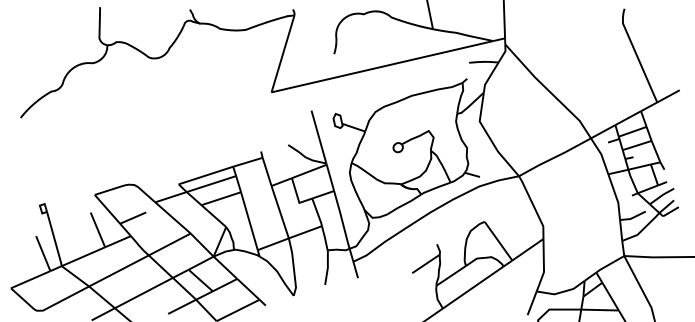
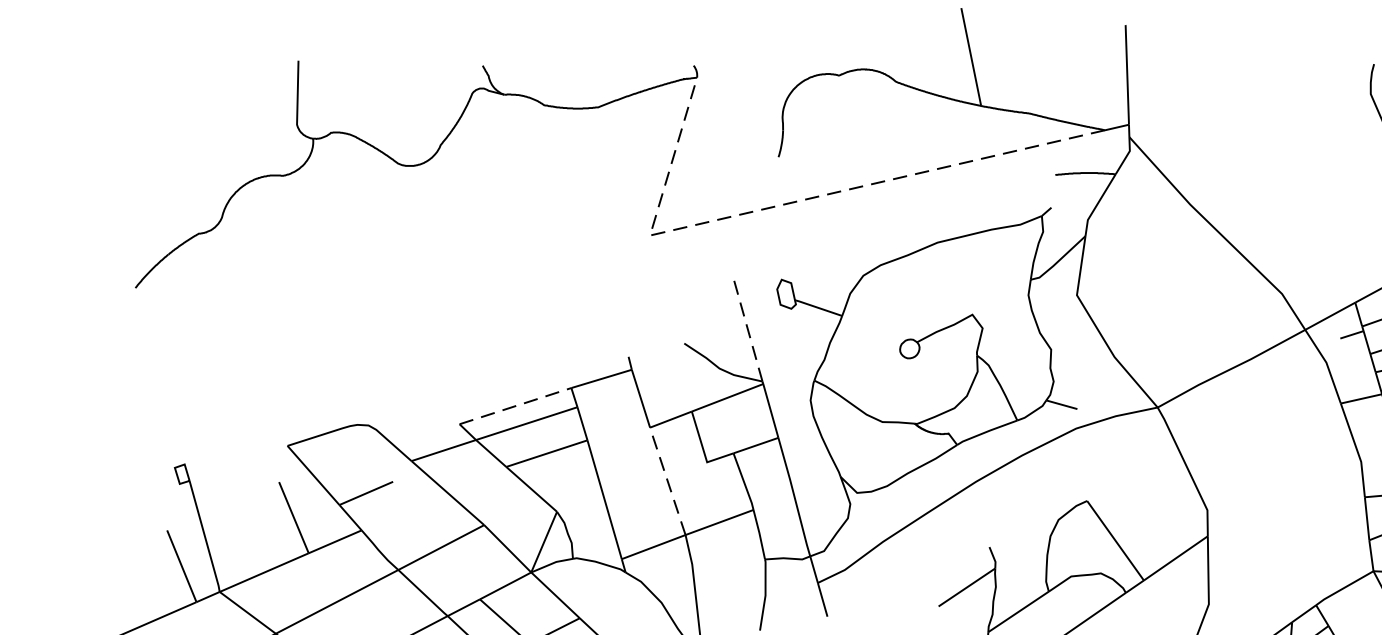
line: (342, 75) -> (795, 200), solid -> dashed
line: (318, 136) -> (746, 326), solid -> dashed
line: (205, 175) -> (514, 406), solid -> dashed
line: (279, 211) -> (666, 479), solid -> dashed

